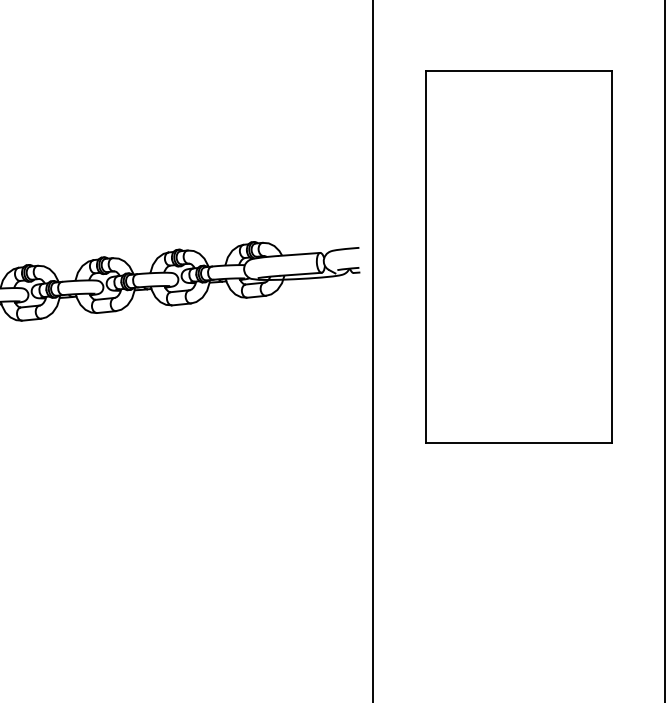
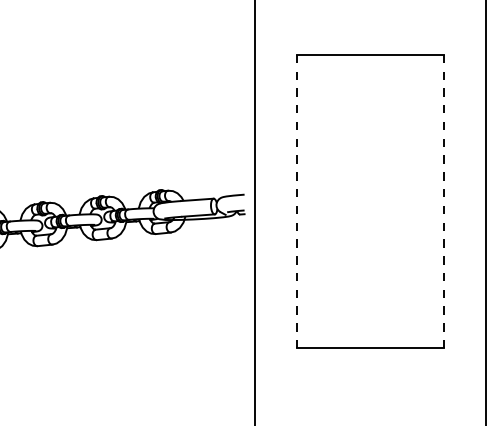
line: (425, 256) -> (296, 201), solid -> dashed
line: (611, 256) -> (443, 201), solid -> dashed

